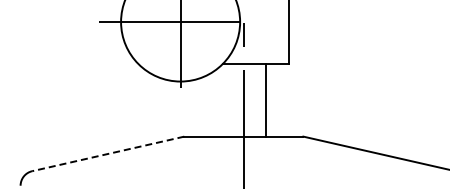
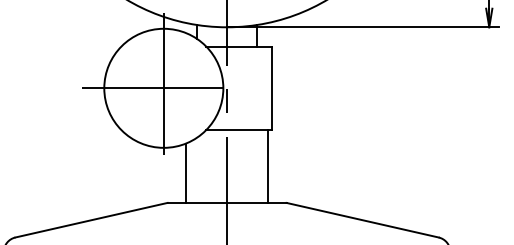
line: (266, 100) -> (268, 166), moved
line: (203, 106) -> (186, 172), added
line: (108, 154) -> (91, 220), dashed -> solid

